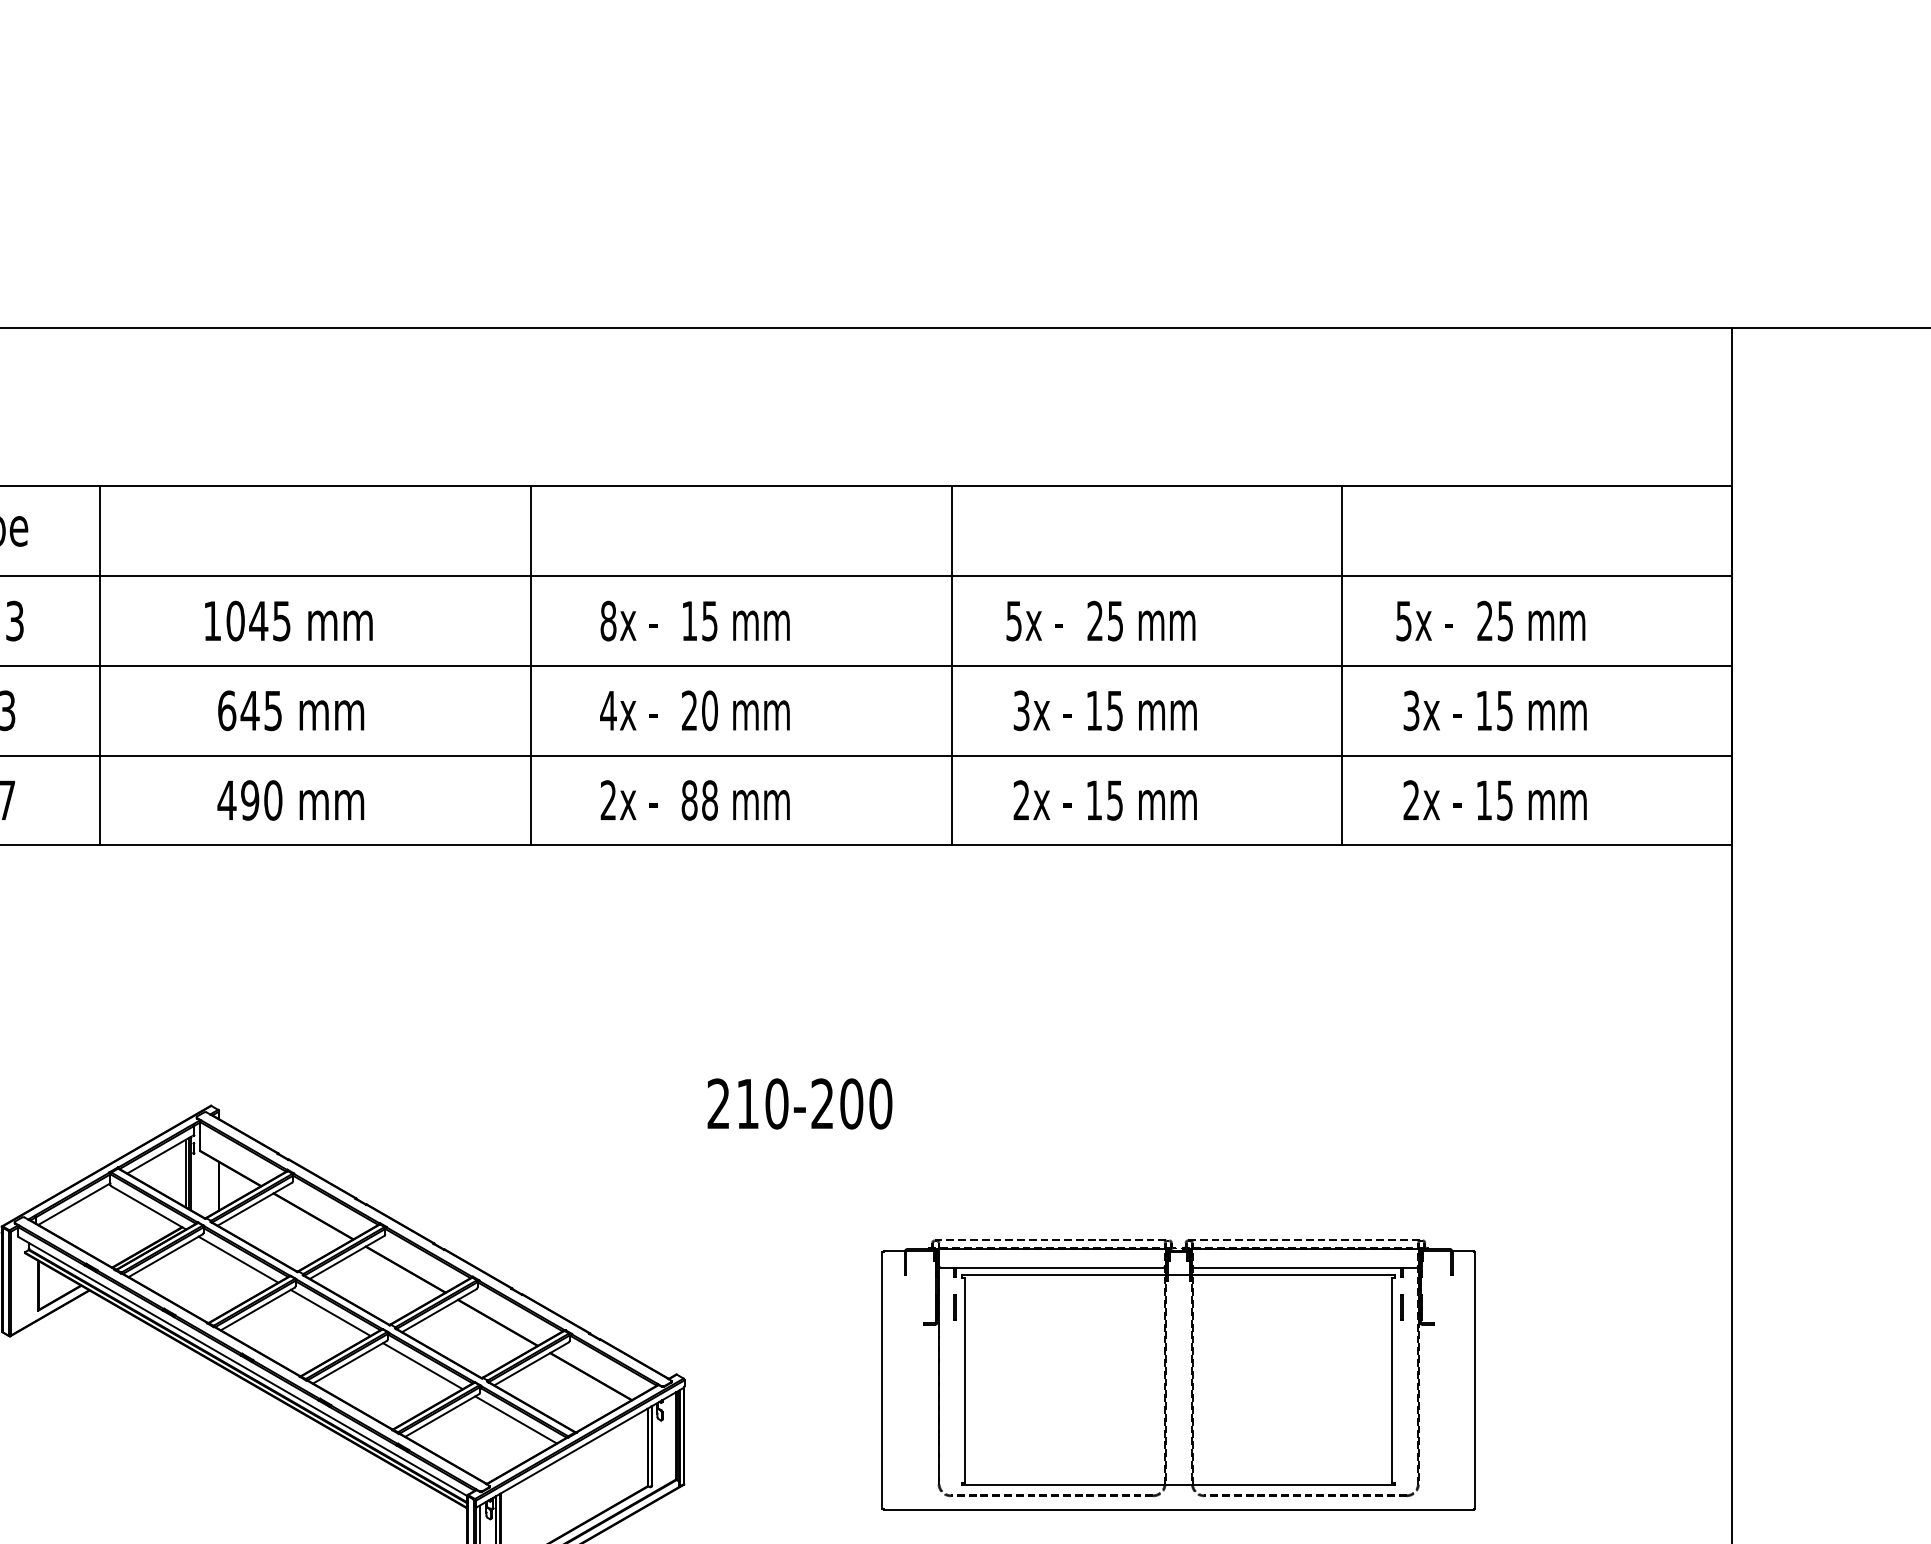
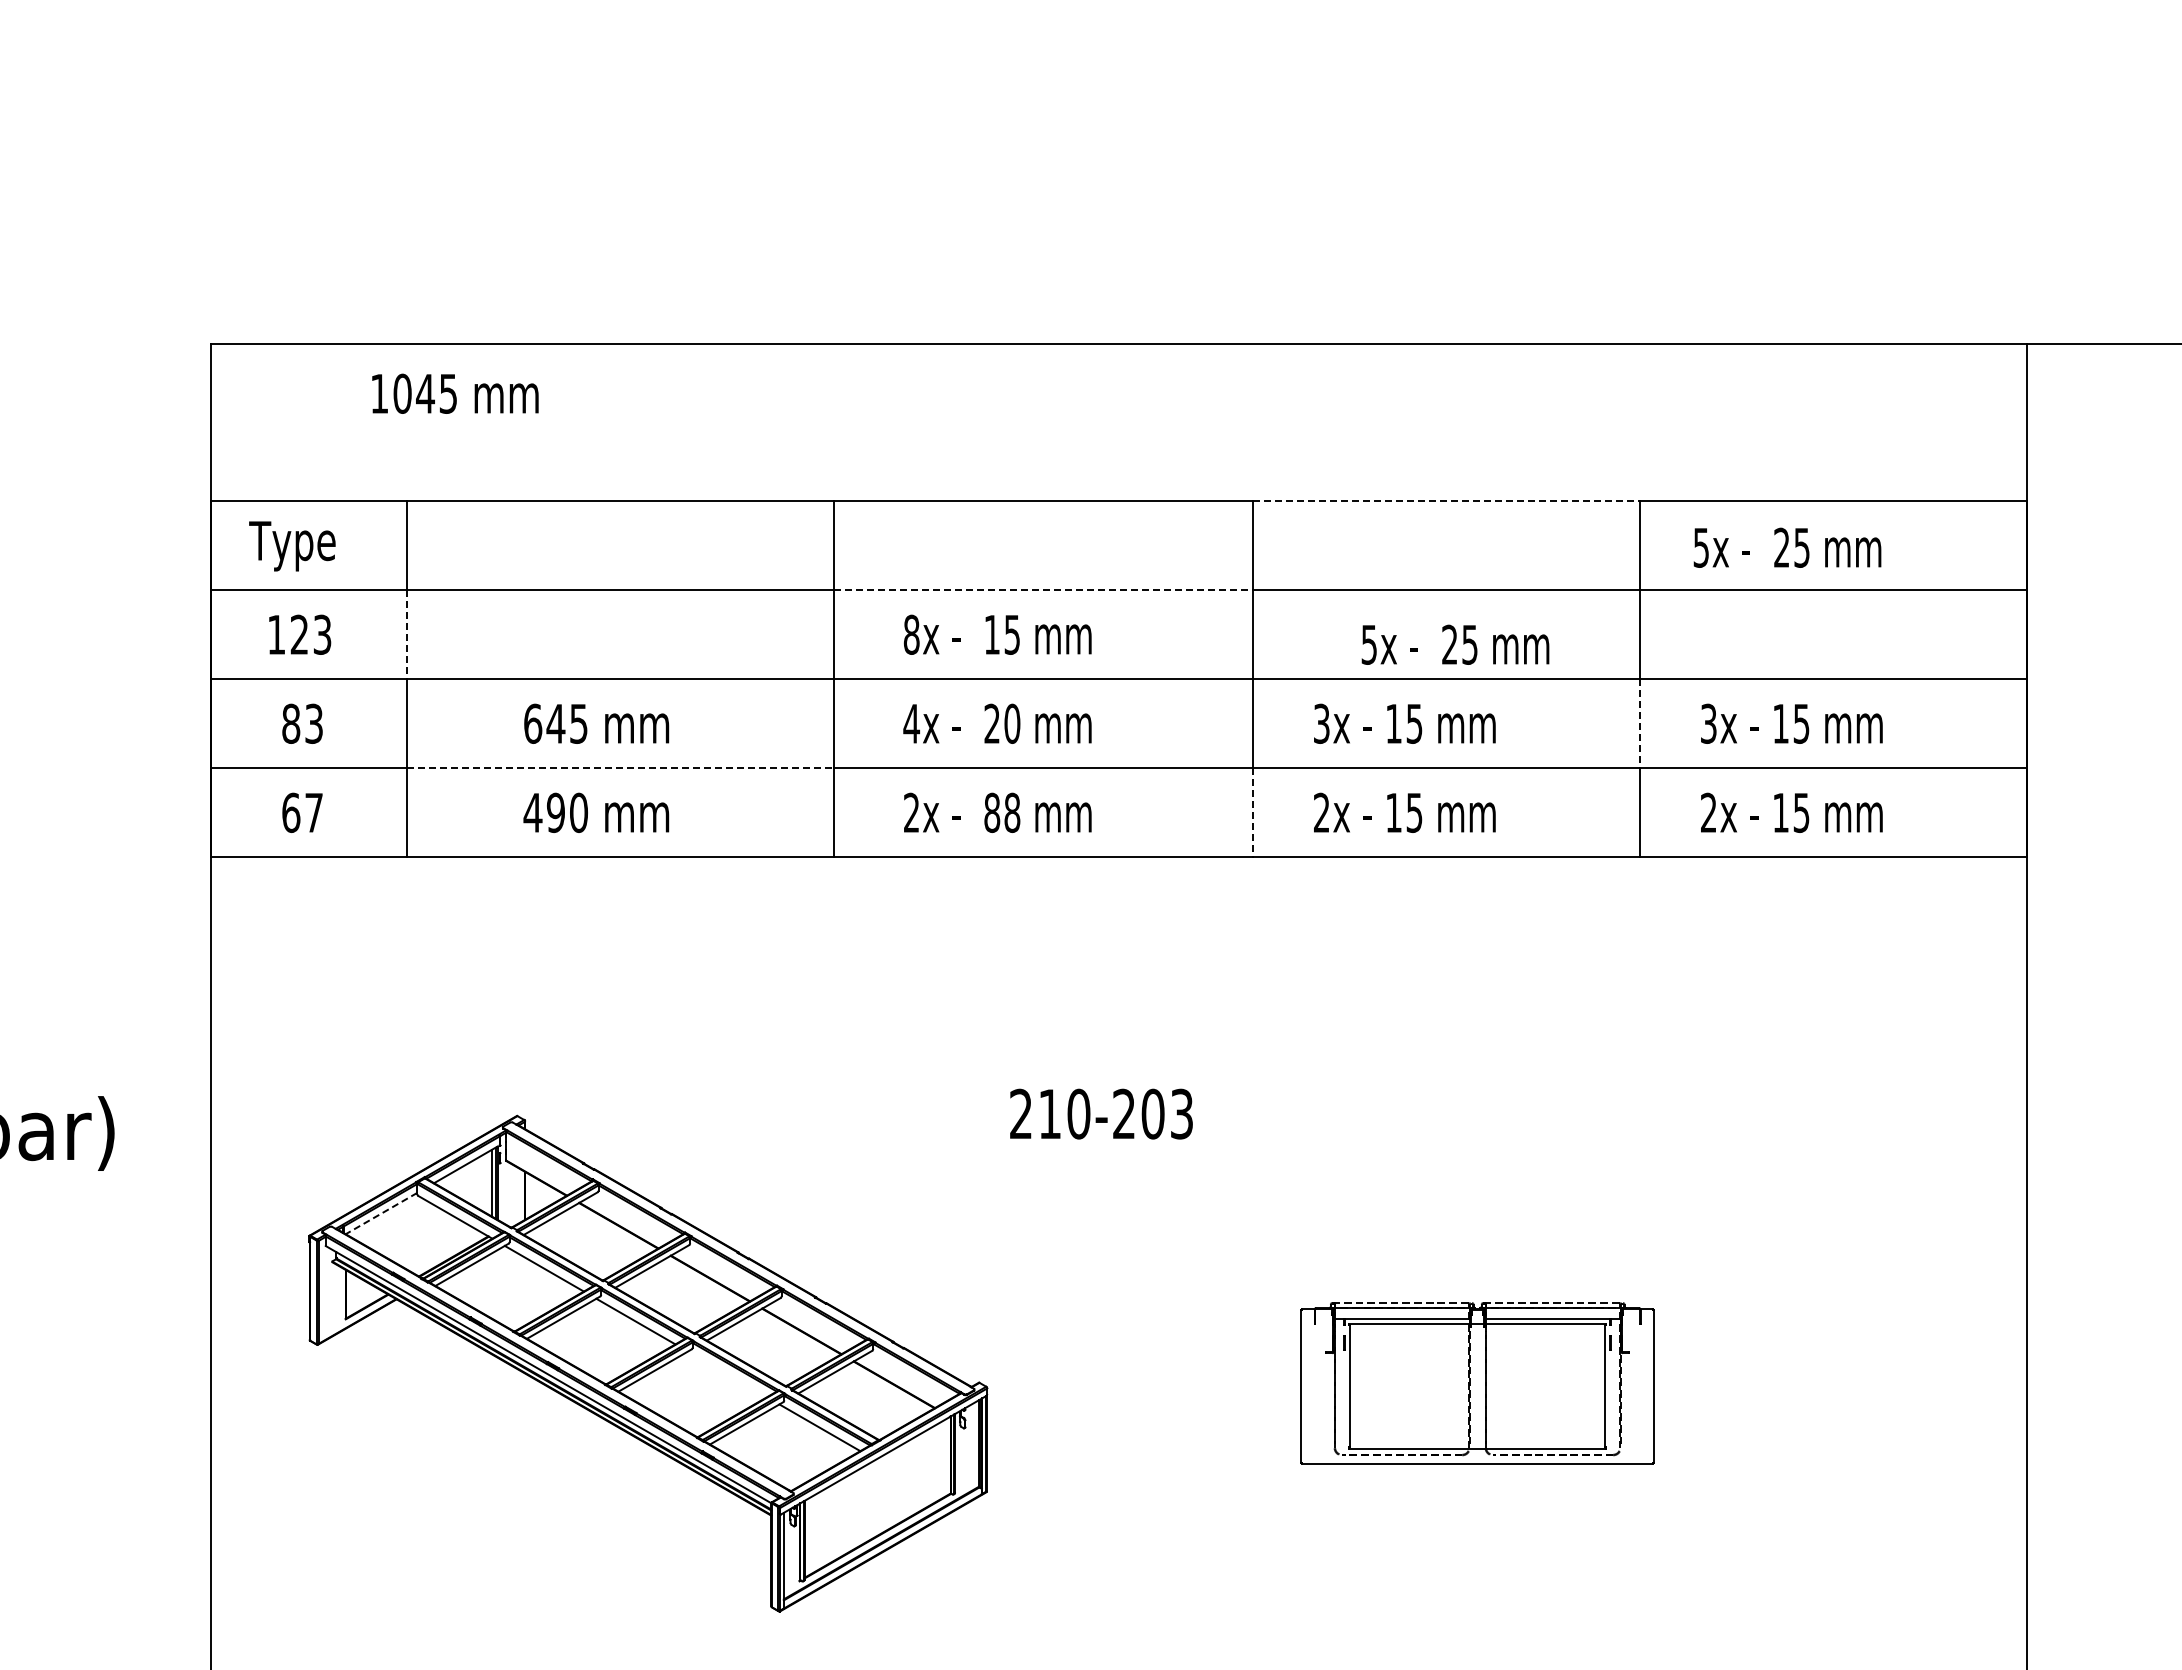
line: (1147, 486) -> (1446, 501), solid -> dashed
line: (741, 576) -> (1043, 590), solid -> dashed
line: (100, 620) -> (407, 634), solid -> dashed
text: (288, 620) -> (455, 393), moved
text: (1100, 620) -> (1455, 644), moved
text: (1490, 620) -> (1787, 547), moved
line: (1341, 710) -> (1639, 723), solid -> dashed
line: (315, 755) -> (620, 768), solid -> dashed
line: (951, 800) -> (1252, 812), solid -> dashed
text: (880, 1103) -> (1181, 1113), 210-200 -> 210-203
line: (74, 1204) -> (381, 1213), solid -> dashed
line: (422, 1366) -> (727, 1374), removed
part: (1178, 1374) -> (1477, 1382), size x0.6

